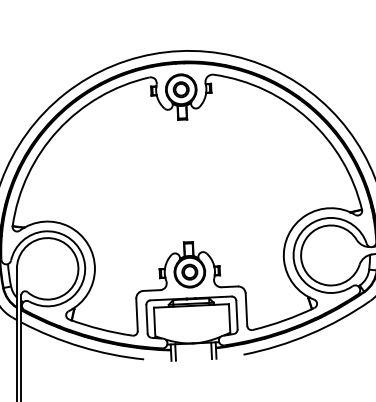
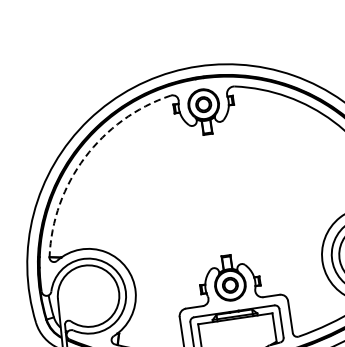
arc: (57, 130) -> (84, 157), solid -> dashed

